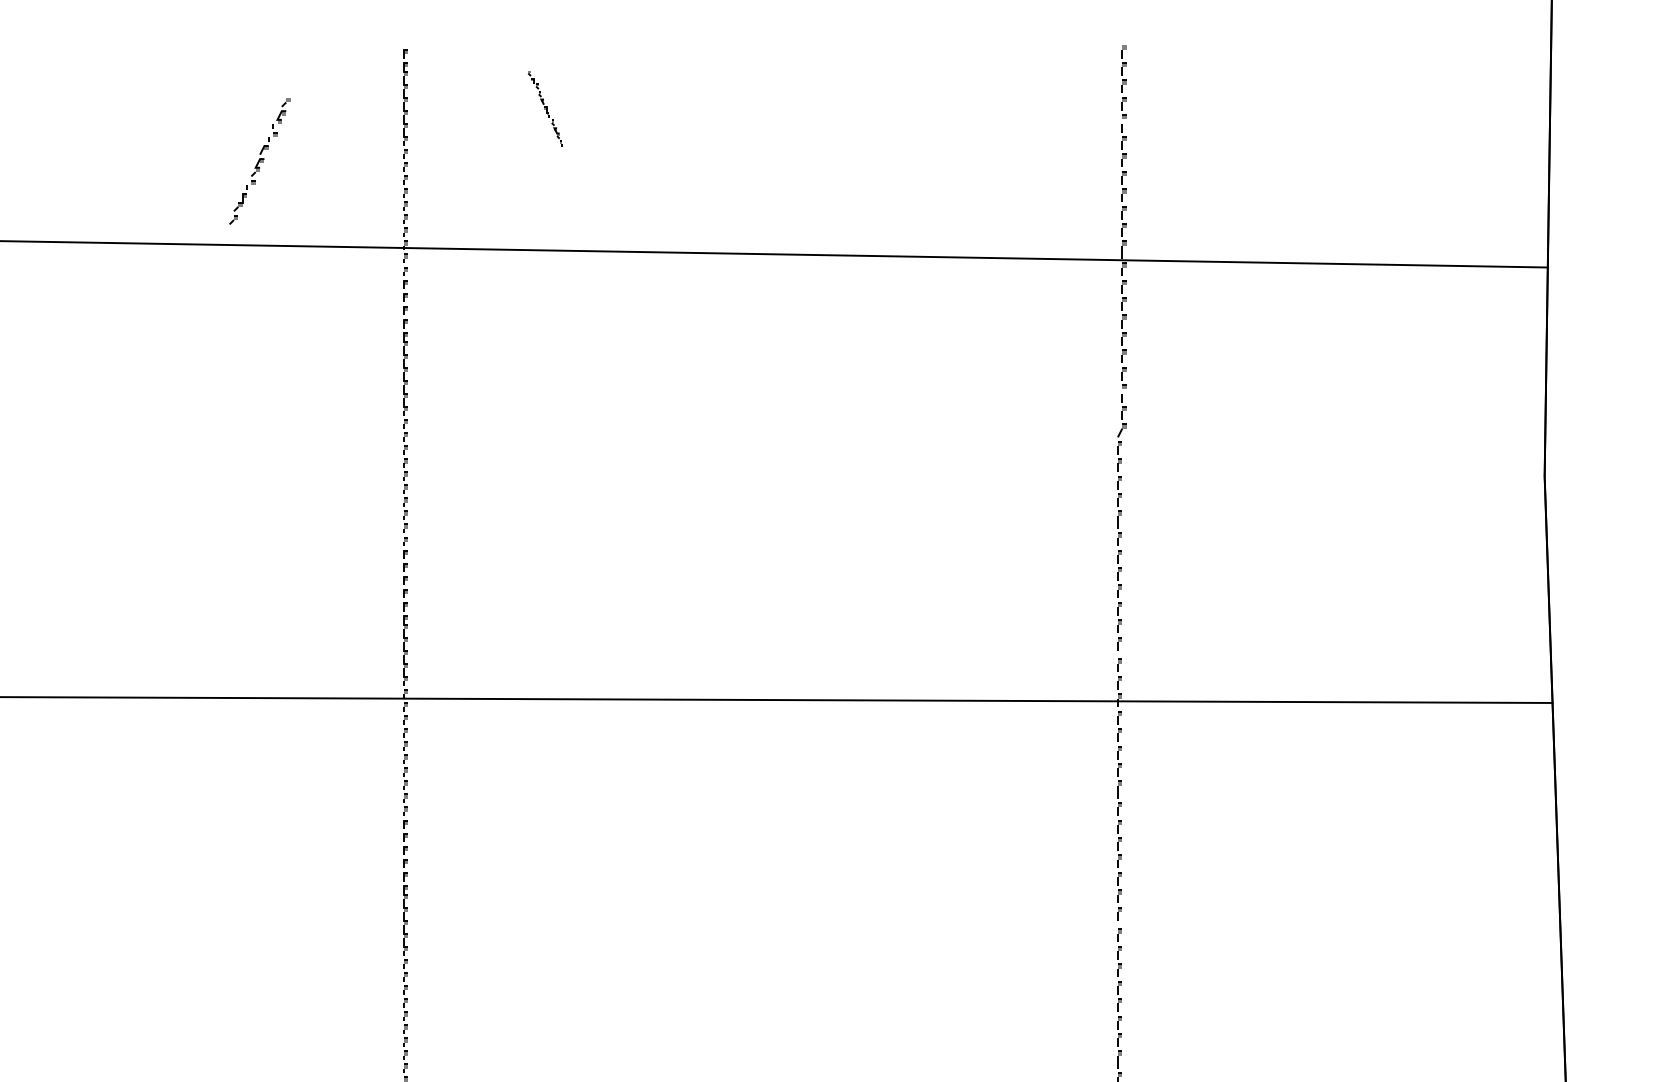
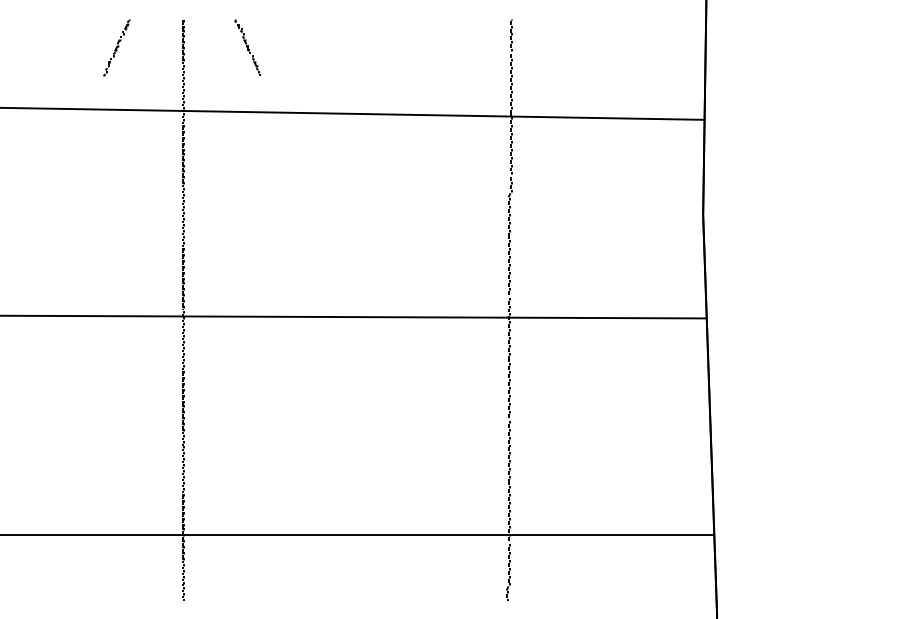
part: (545, 108) -> (247, 47), size x1.67
part: (258, 161) -> (116, 47), moved

